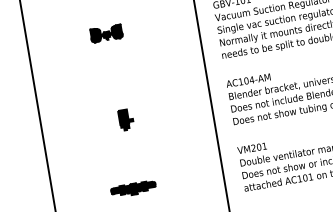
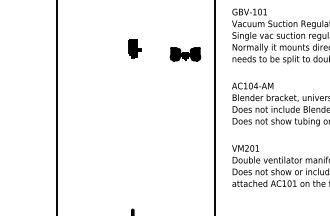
part: (106, 33) -> (185, 54), moved
part: (125, 119) -> (134, 48), moved
part: (132, 188) -> (130, 166), removed

